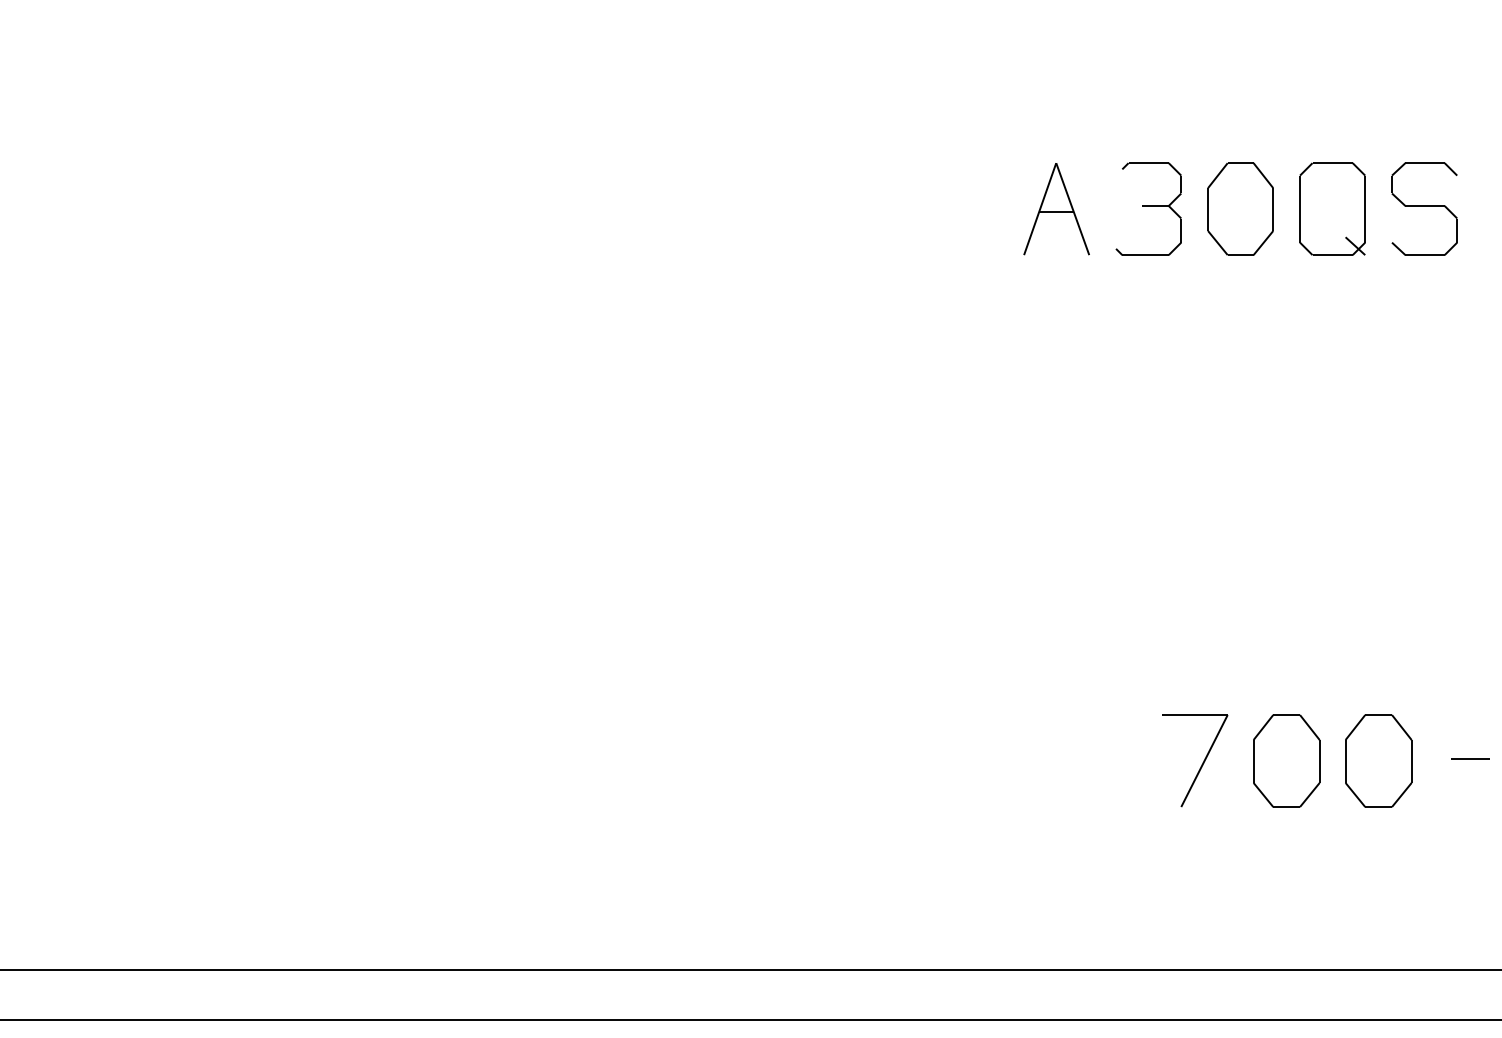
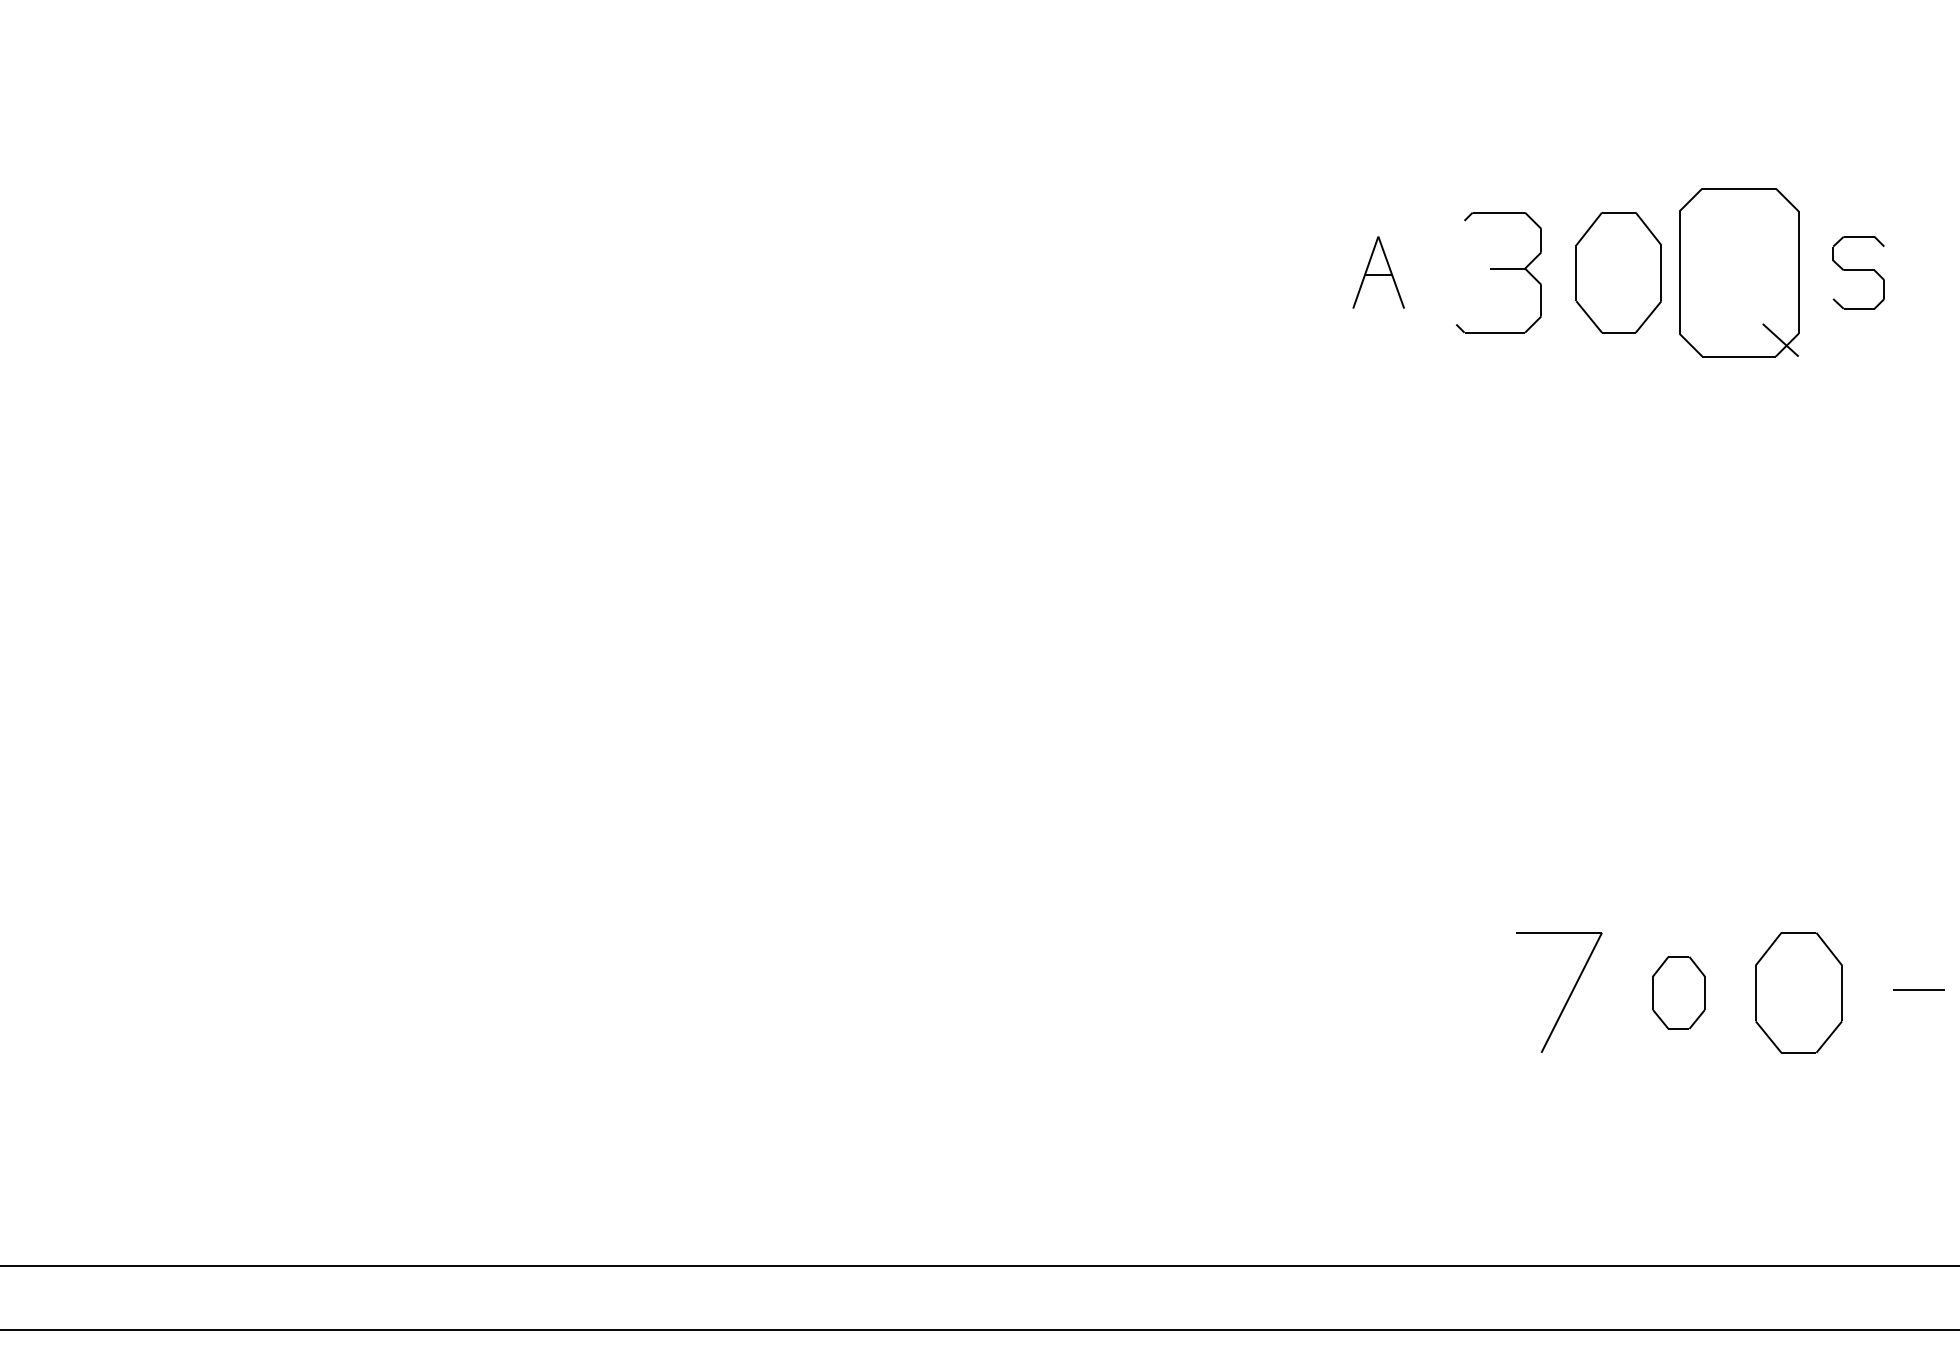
part: (1056, 208) -> (1378, 272), size x0.6
part: (1332, 208) -> (1738, 272), size x1.4
part: (1424, 208) -> (1858, 272), size x0.6
part: (1286, 760) -> (1678, 992), size x0.6

